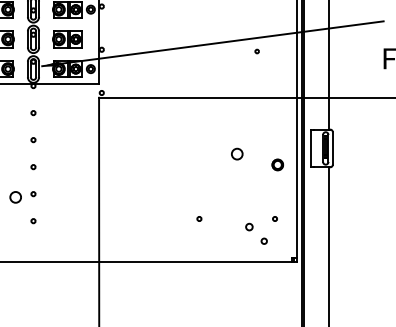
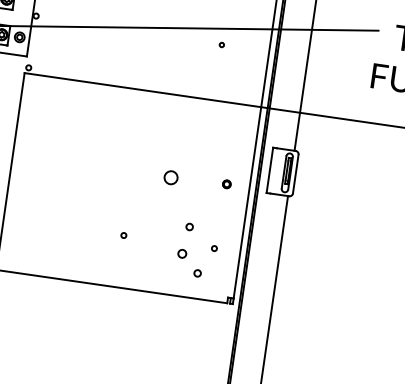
circle: (237, 153) -> (171, 177), moved
part: (277, 164) -> (226, 183), size x0.6
circle: (251, 203) -> (188, 225), added

